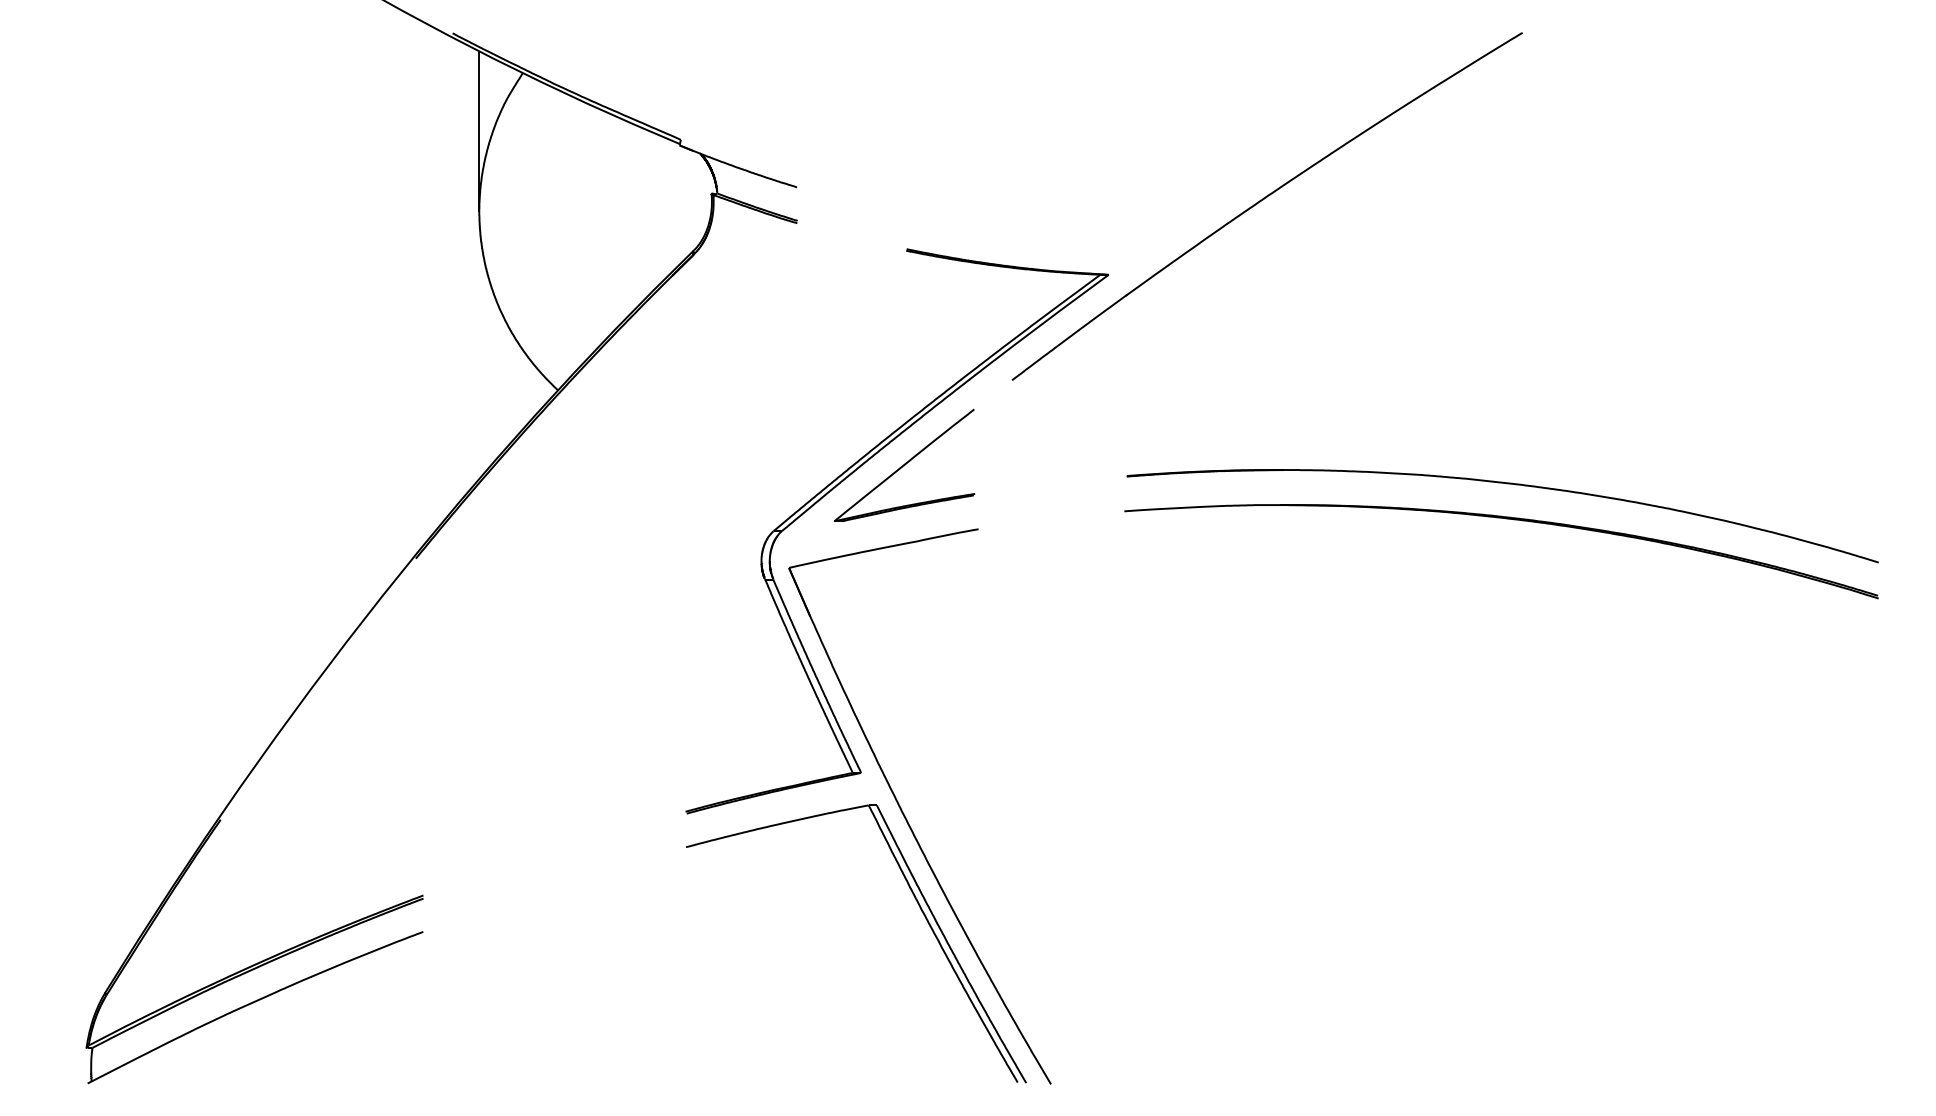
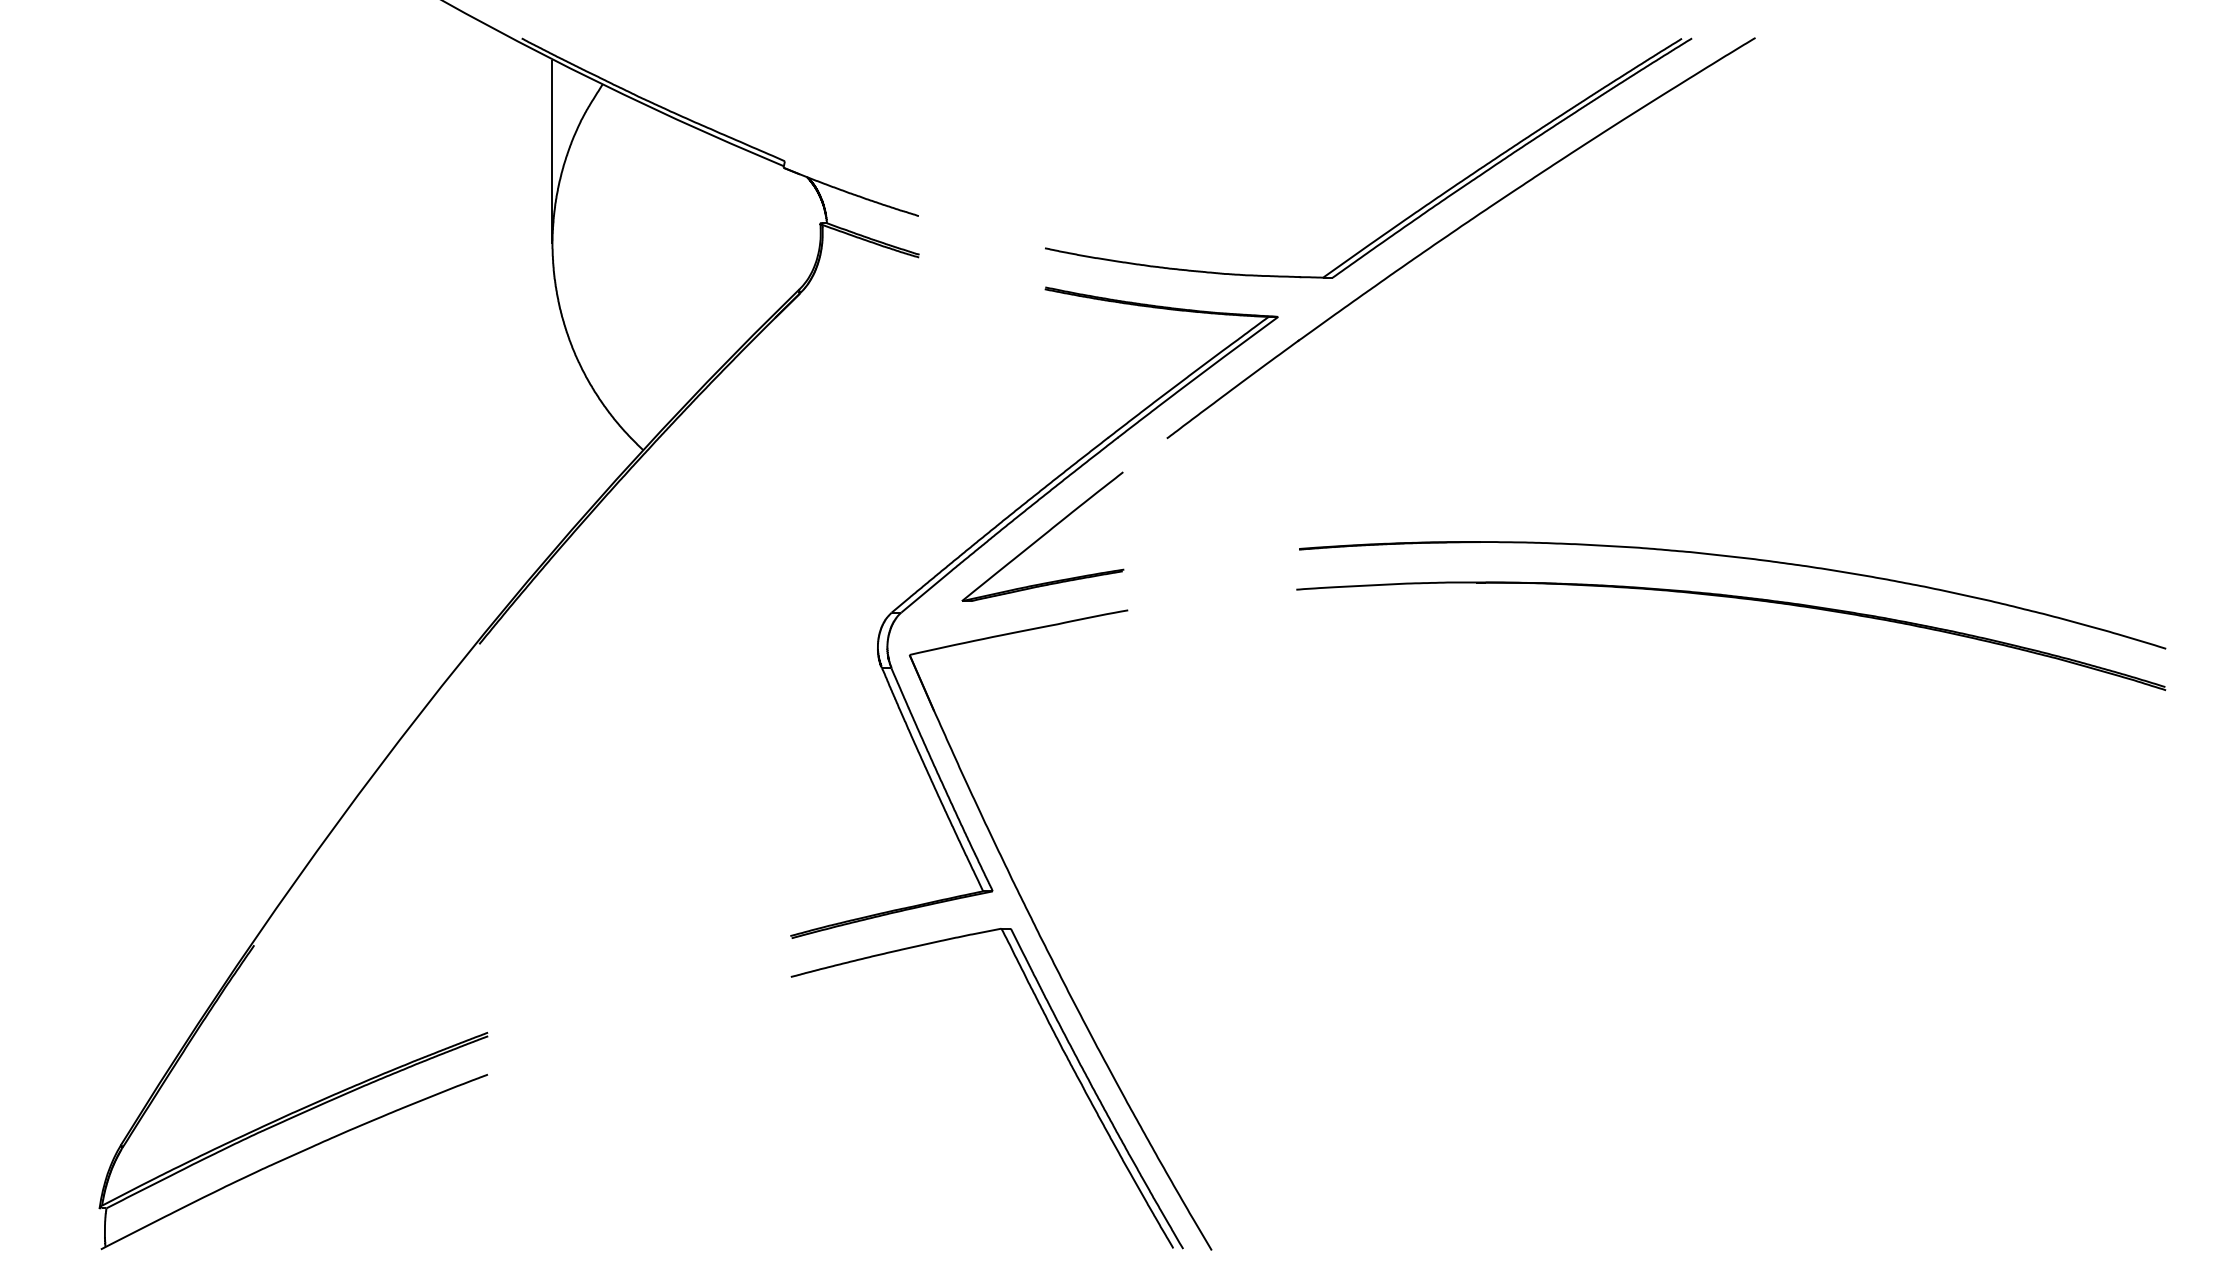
part: (1225, 184) -> (1412, 212), added

